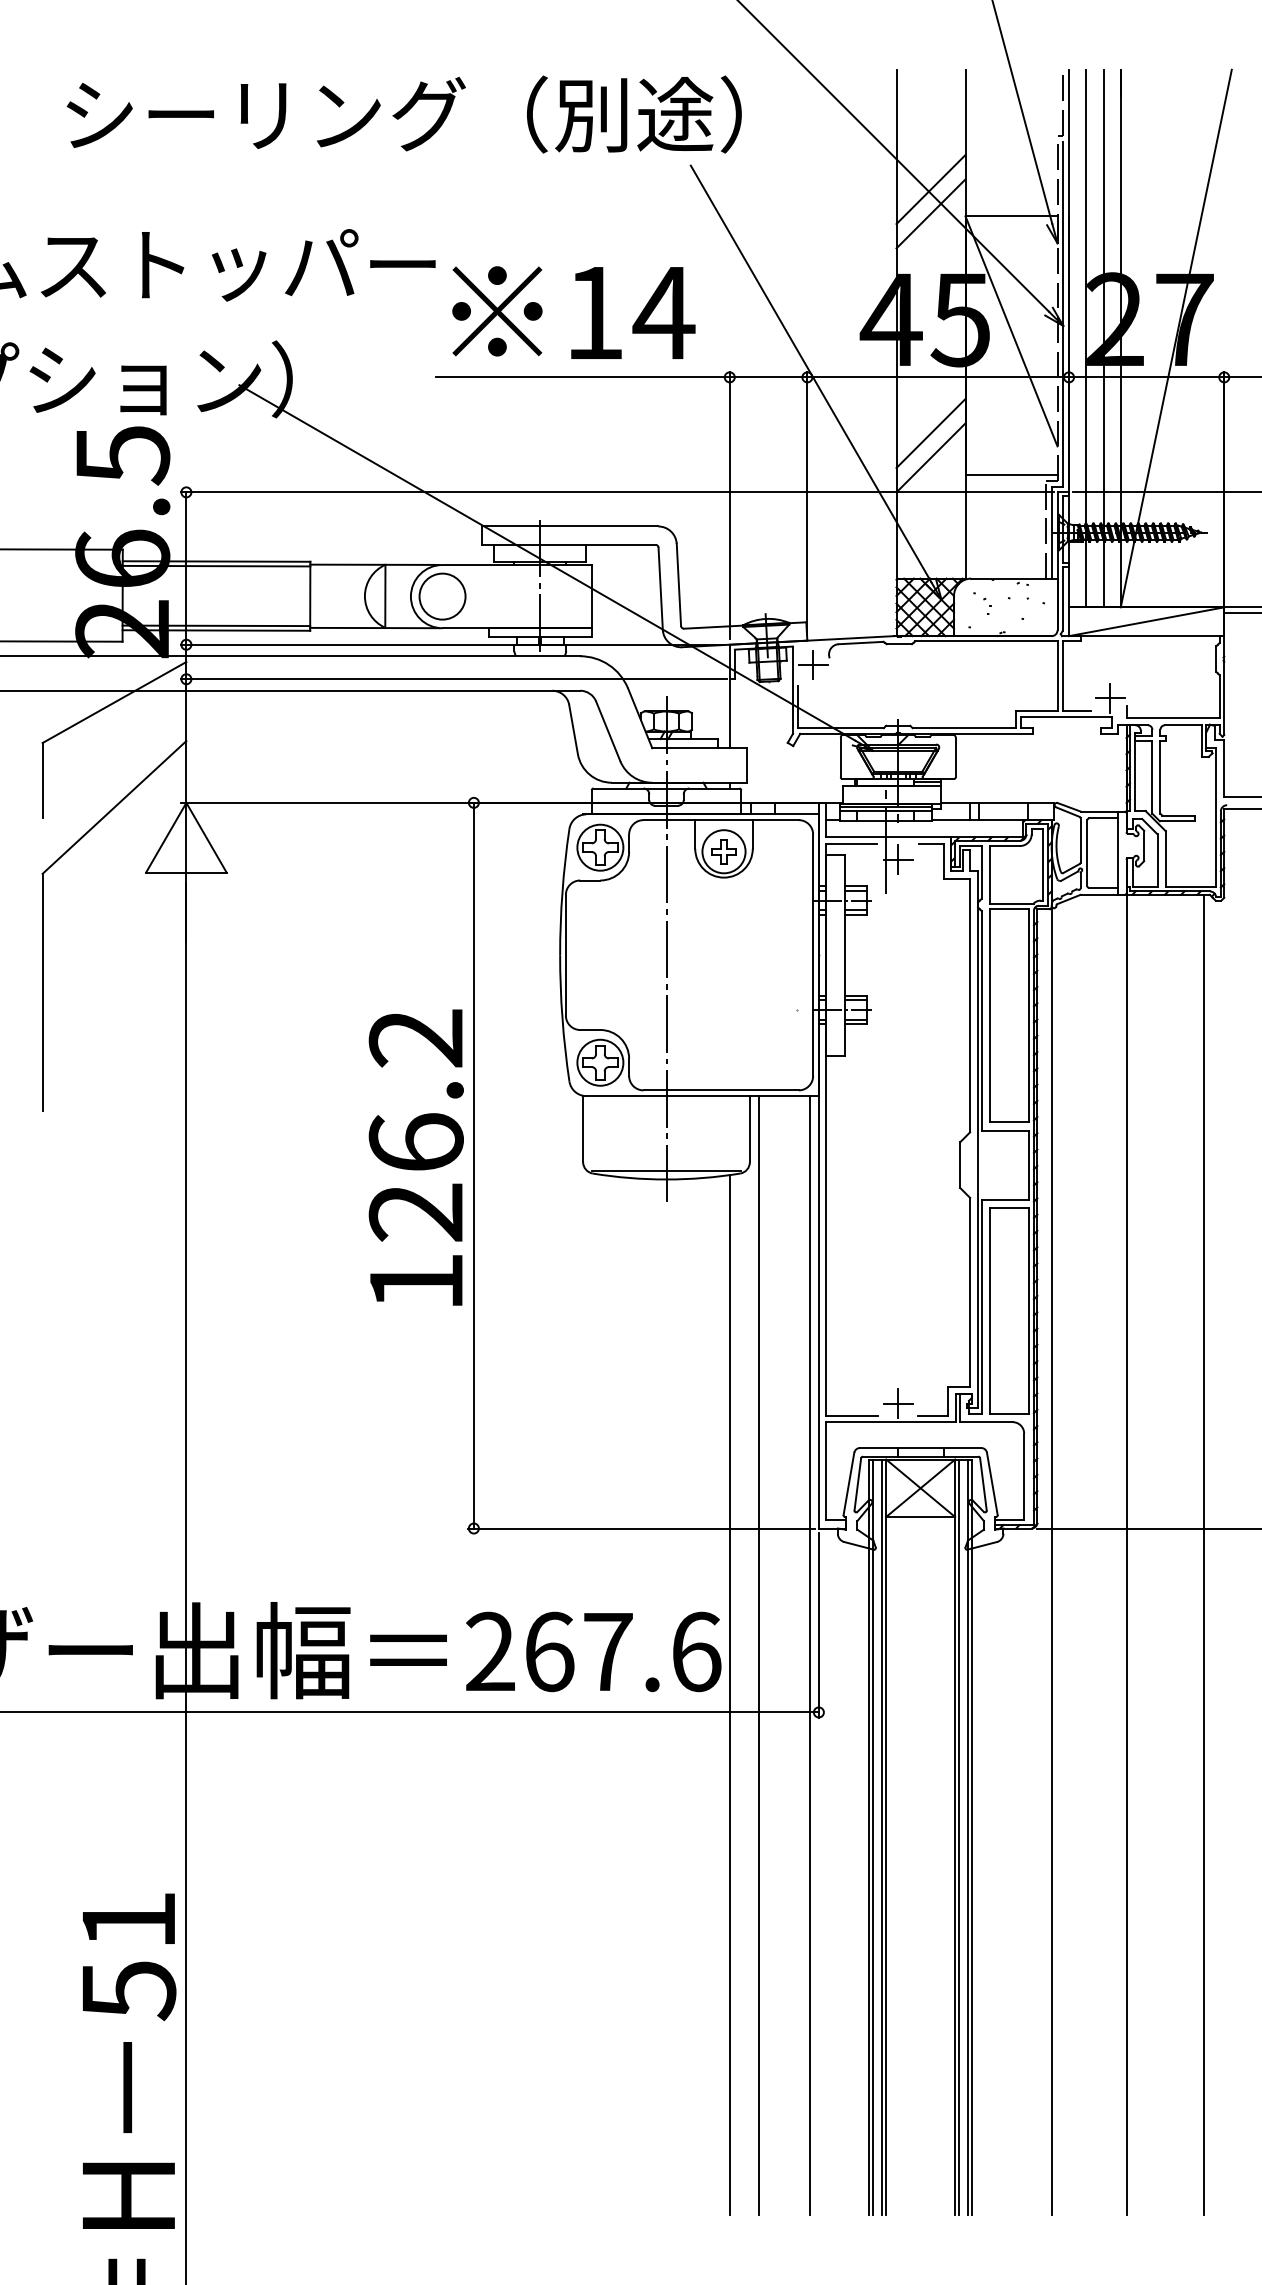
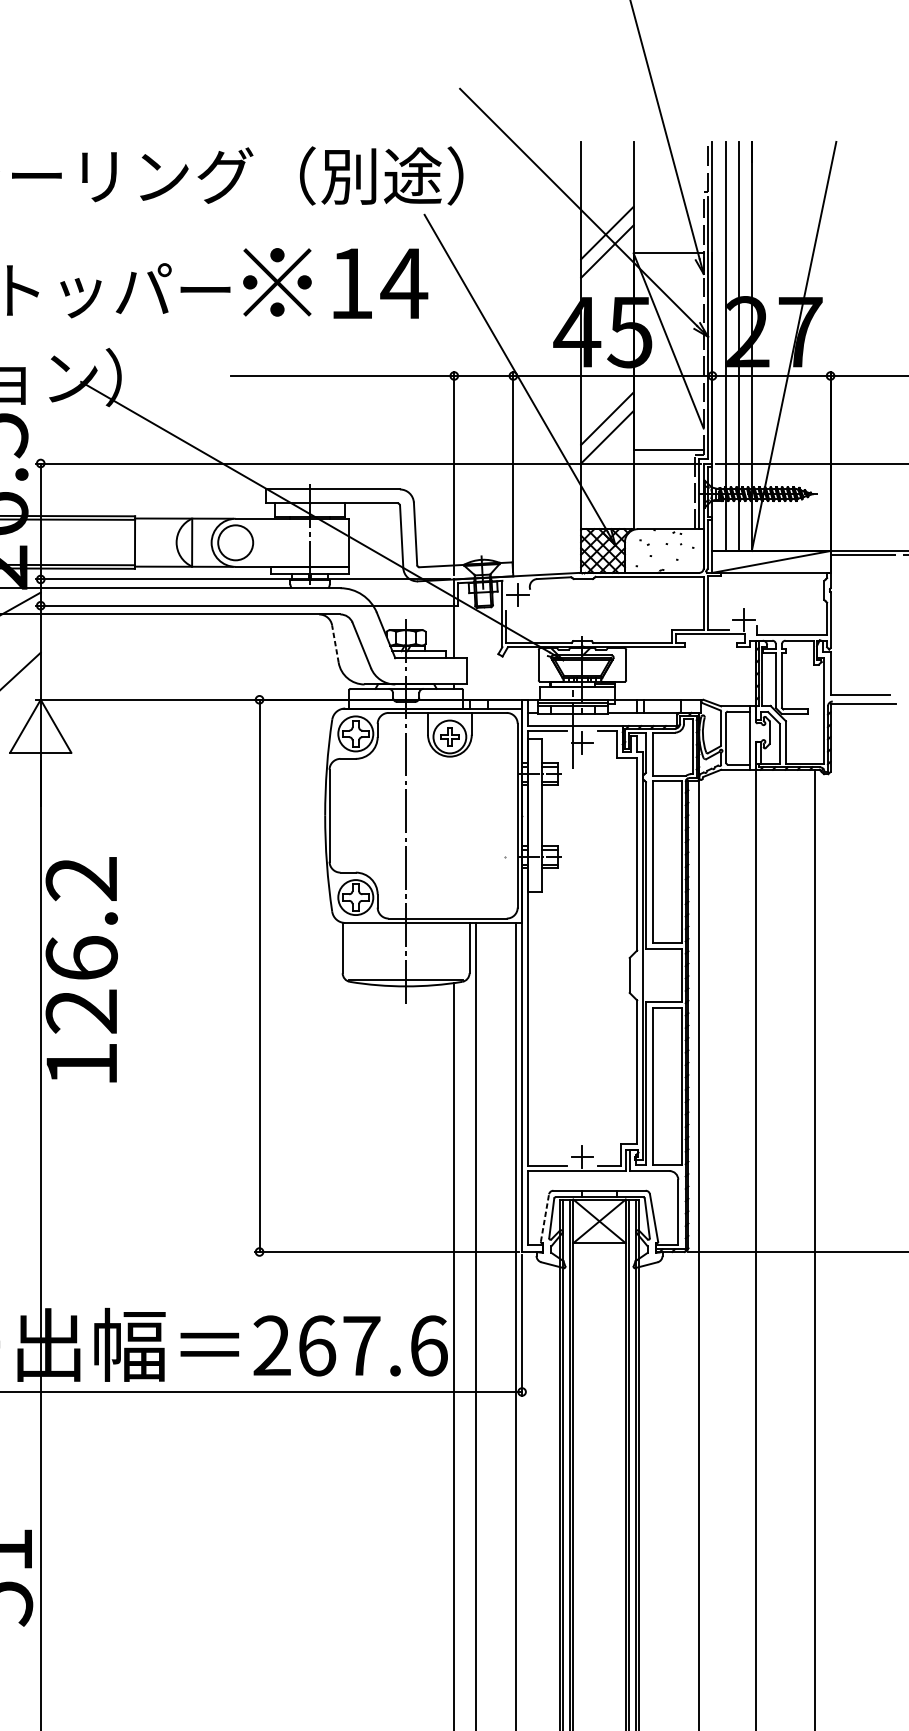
text: (573, 312) -> (335, 283), moved
line: (573, 729) -> (335, 643), solid -> dashed
text: (415, 1157) -> (81, 969), moved
line: (848, 1483) -> (544, 1217), solid -> dashed

